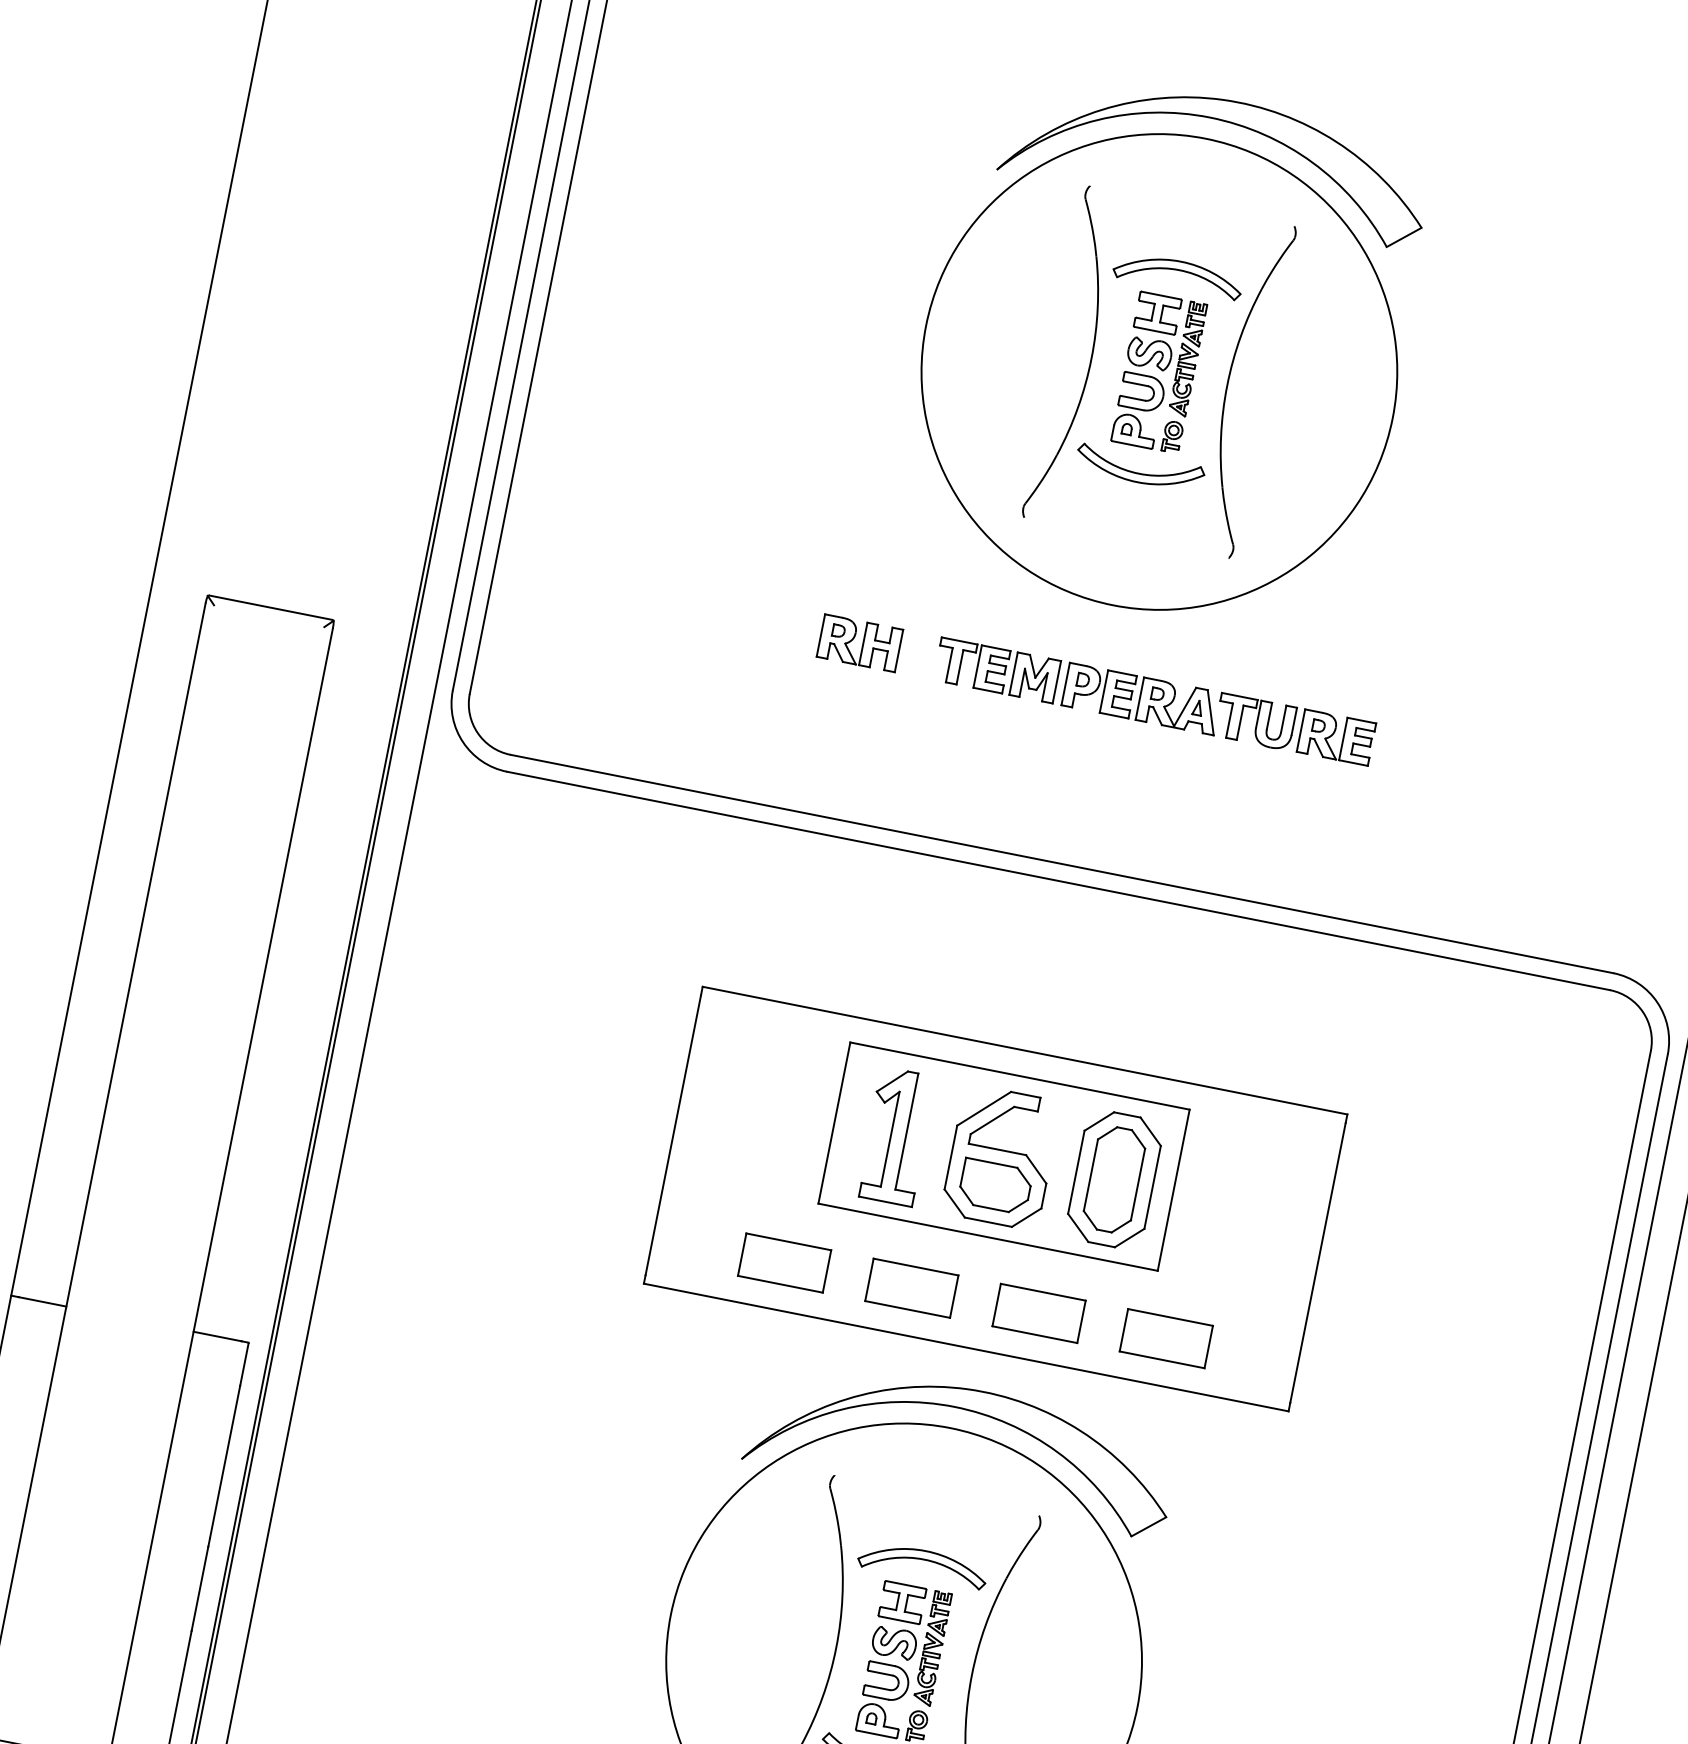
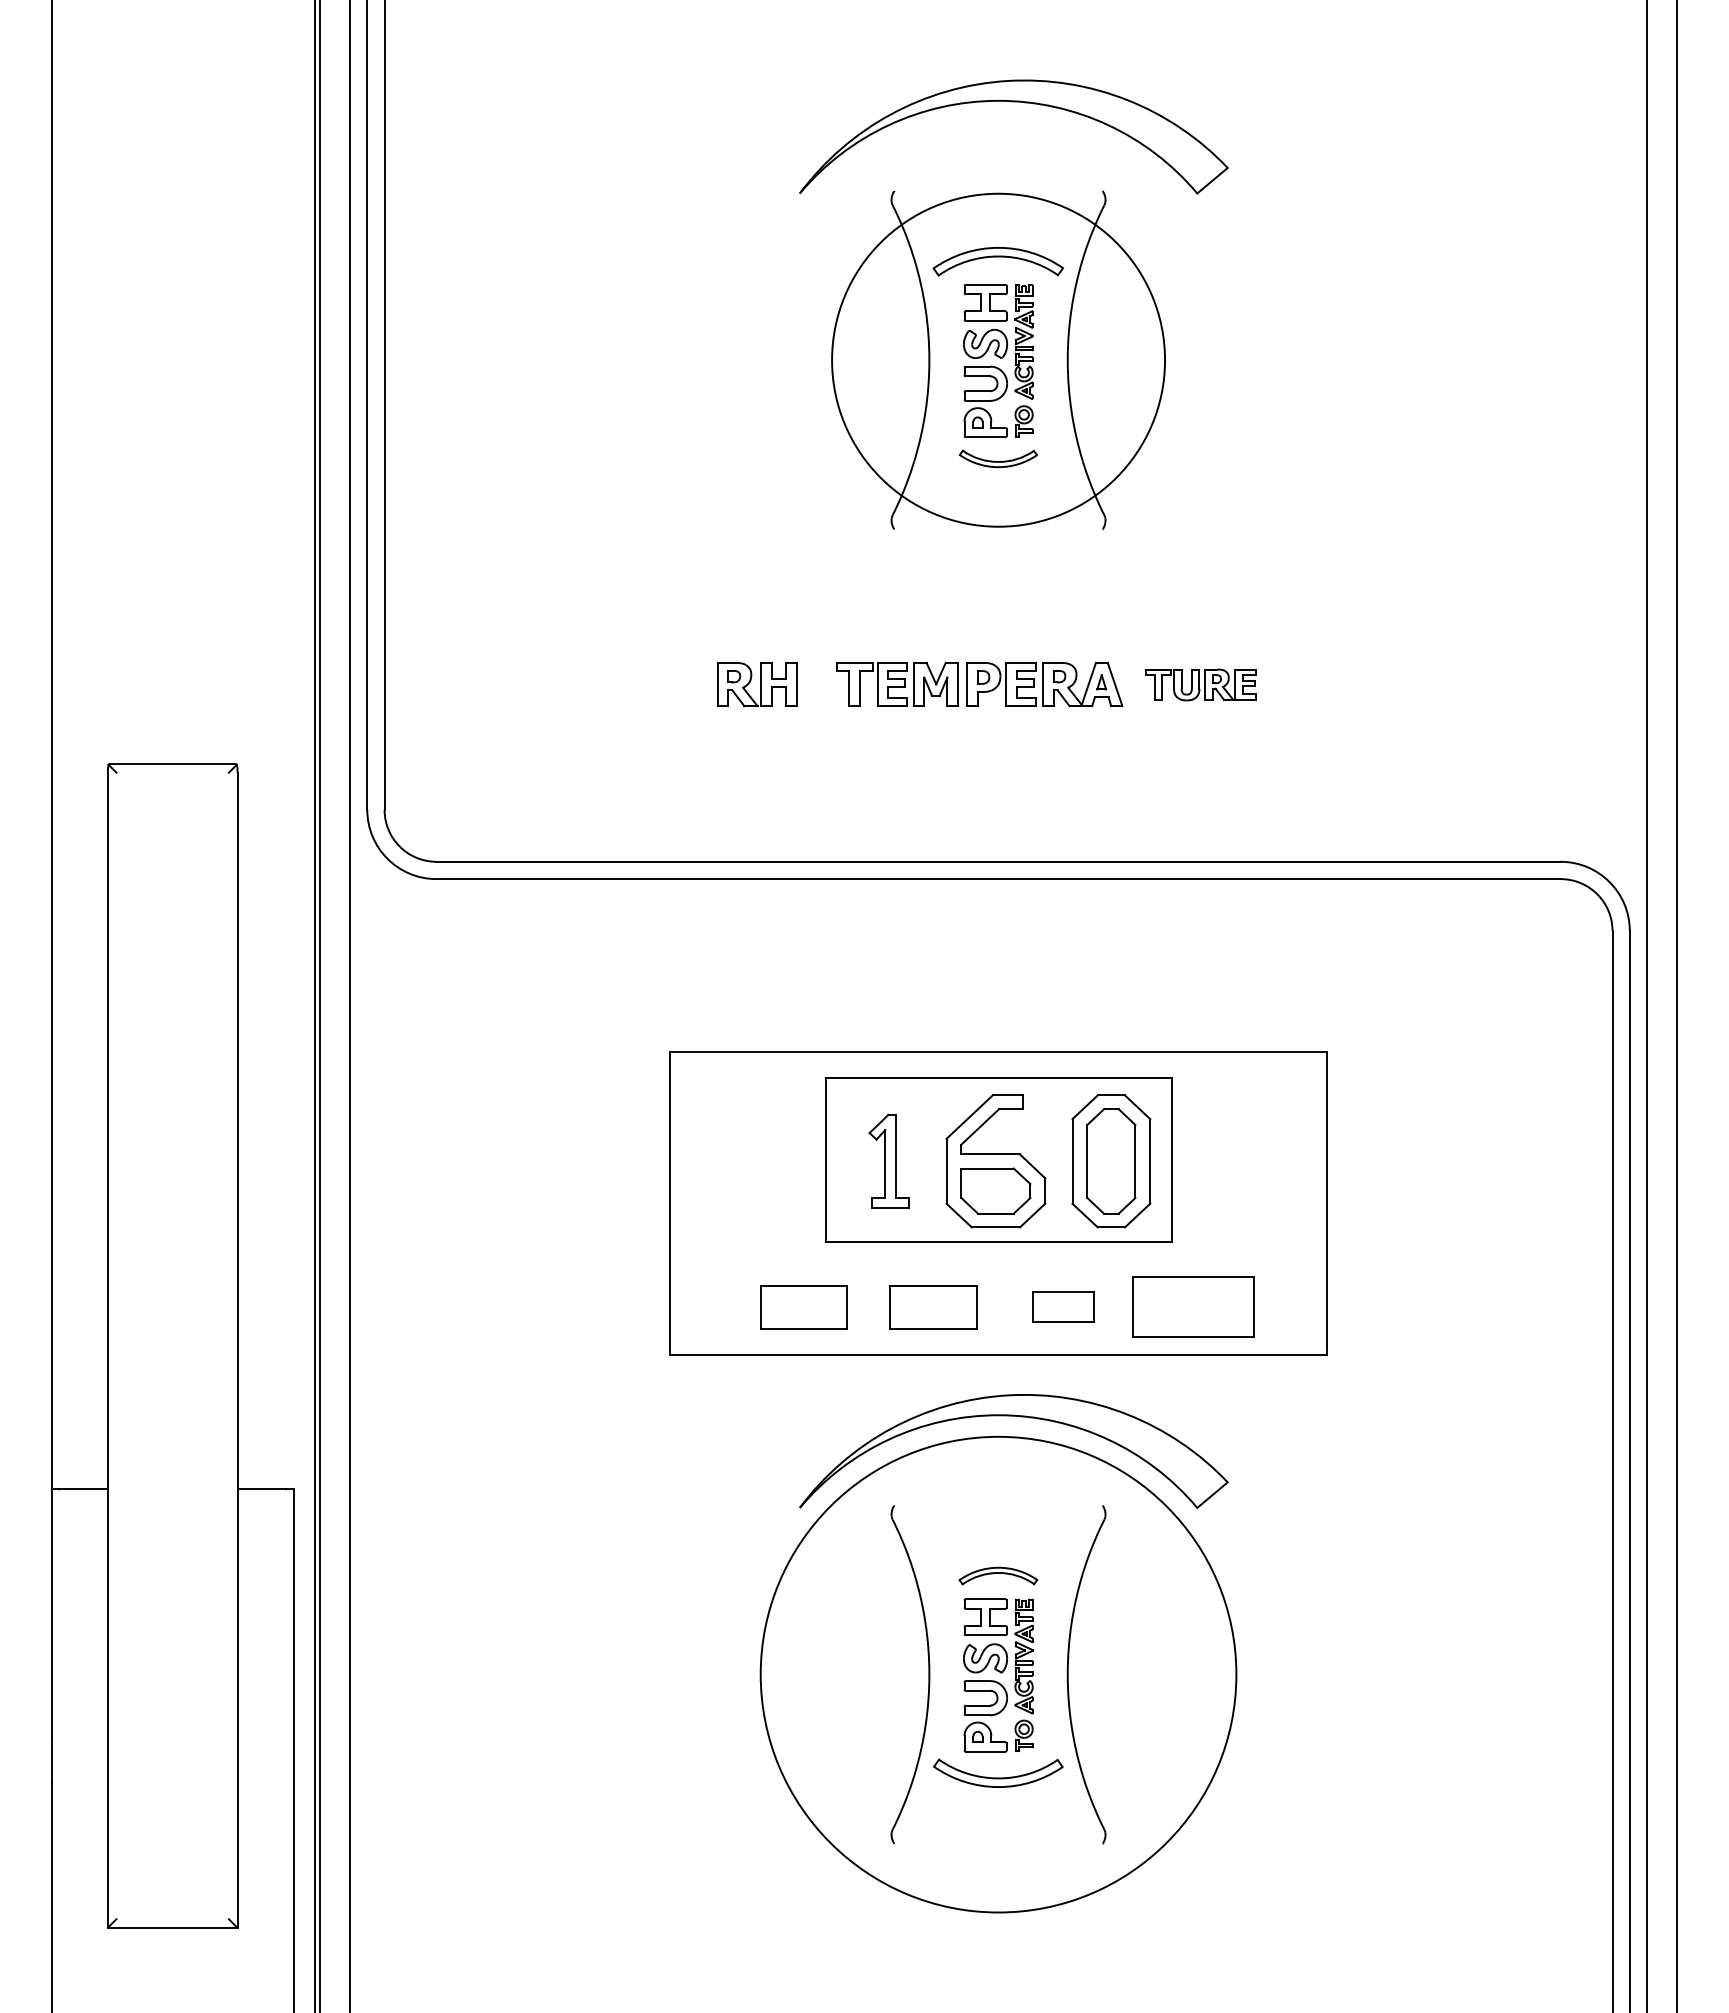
circle: (1159, 372) -> (998, 360), size x0.7
part: (1140, 468) -> (998, 458), size x0.6
part: (1294, 729) -> (1200, 684), size x0.7
part: (897, 1135) -> (889, 1160), size x0.7
part: (1039, 1313) -> (1063, 1307), size x0.7
part: (1165, 1338) -> (1192, 1307), size x1.4
part: (923, 1564) -> (998, 1575), size x0.6

